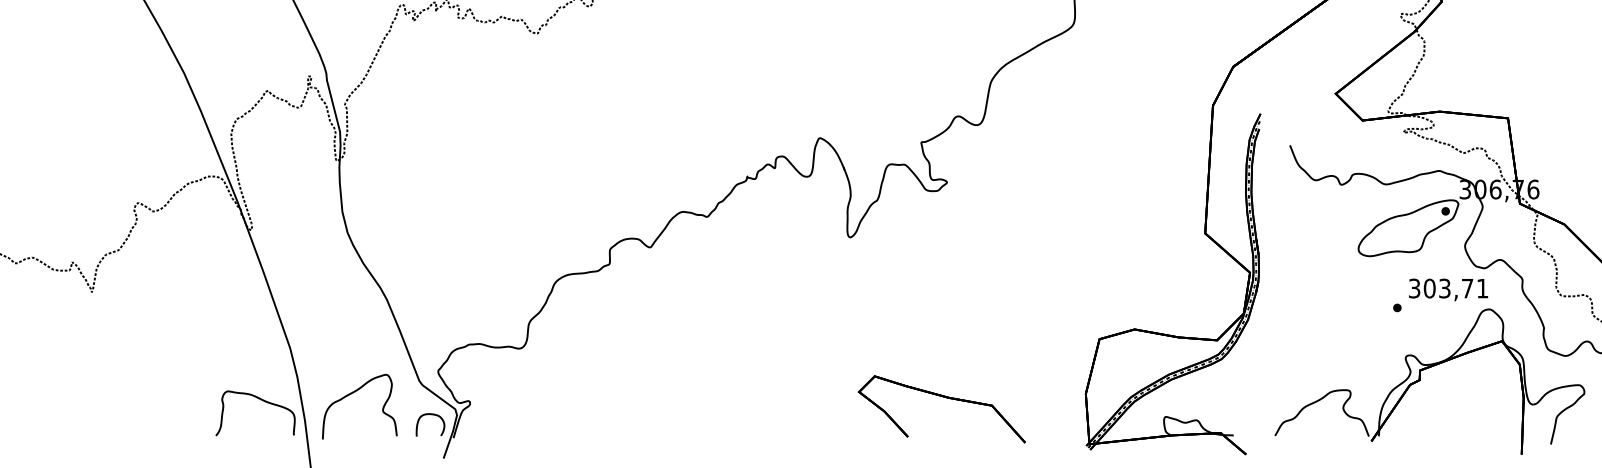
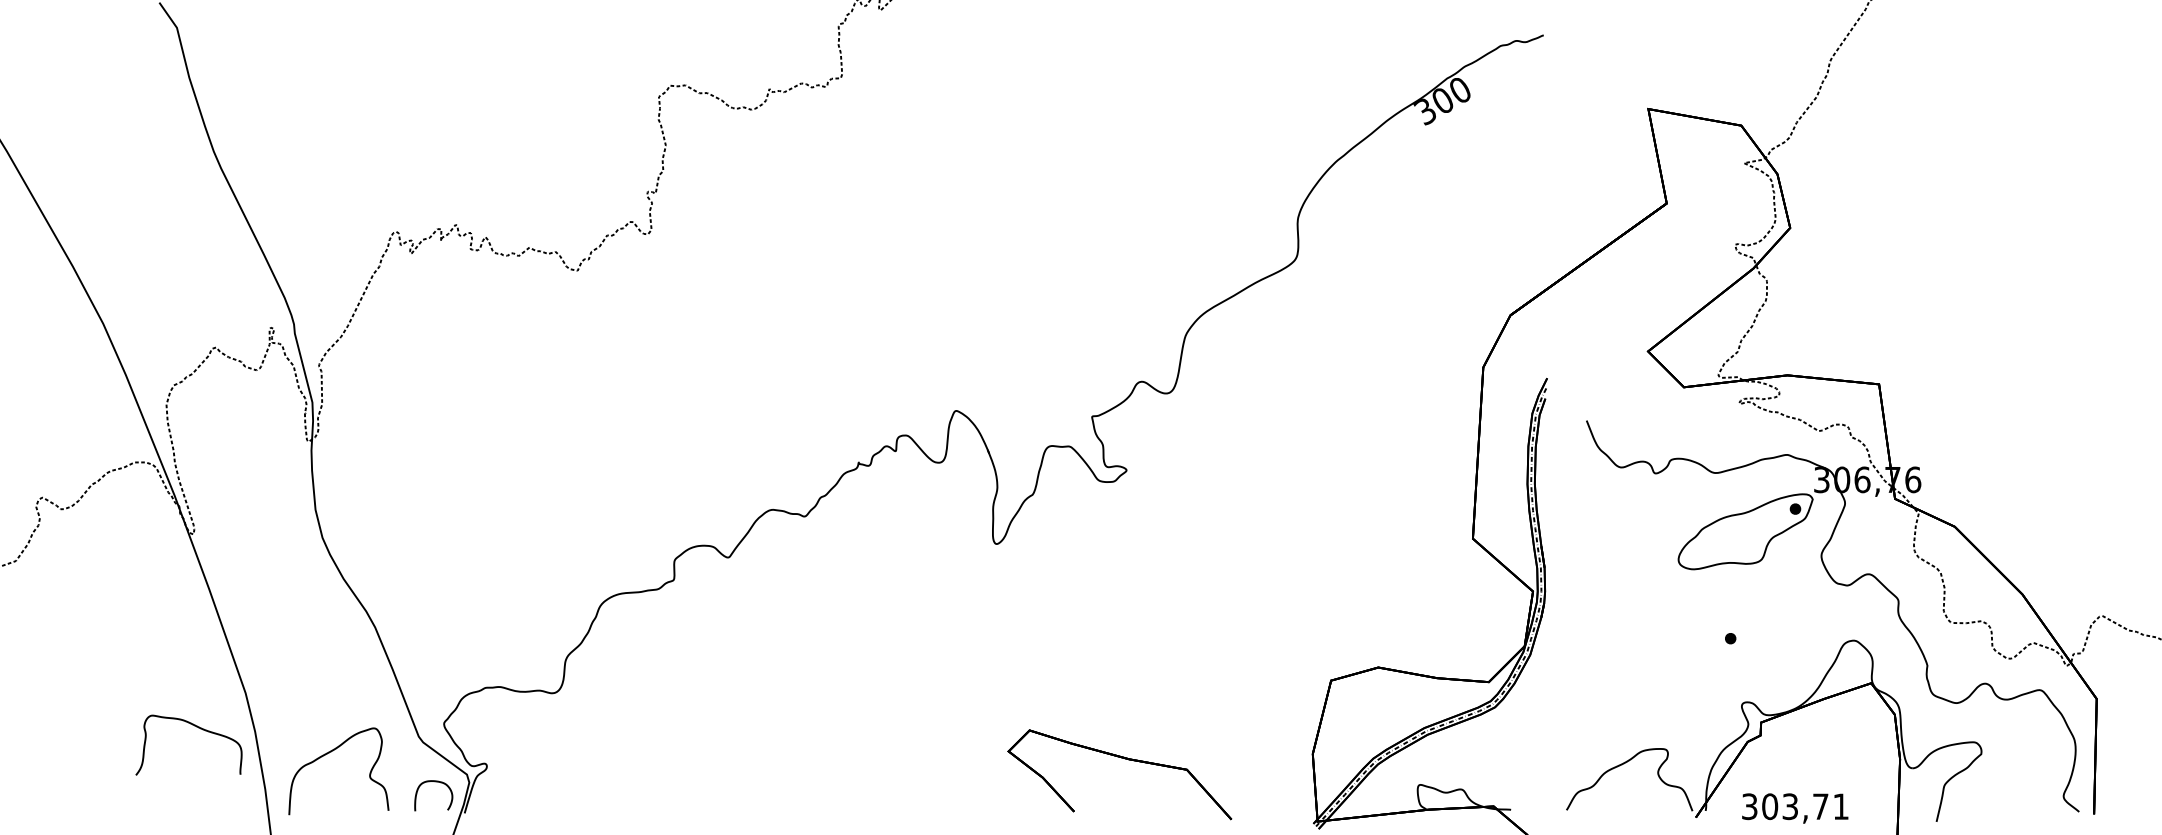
text: (1448, 289) -> (1795, 808), moved
curve: (261, 400) -> (196, 727), moved

